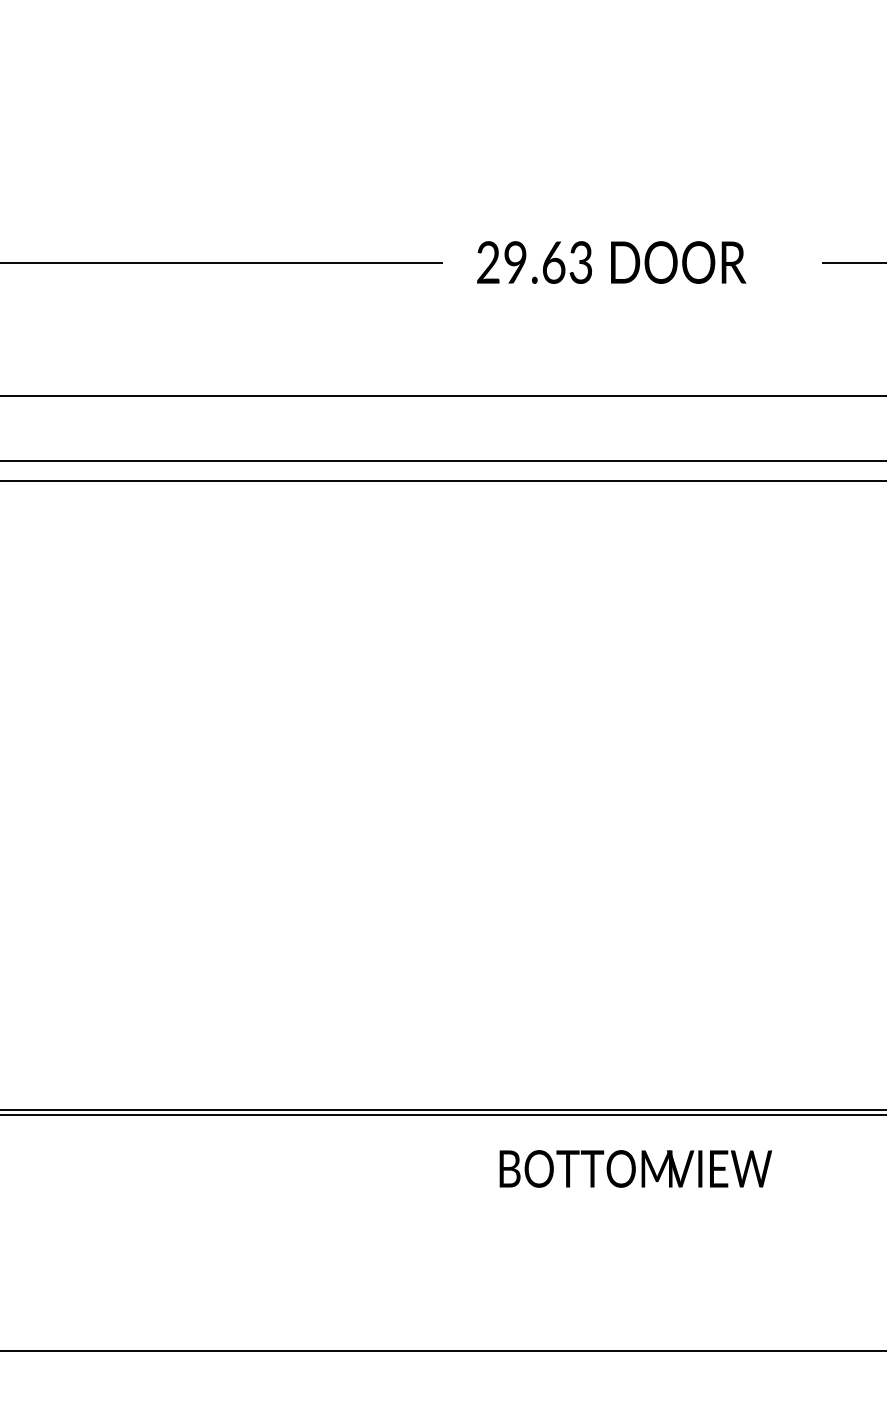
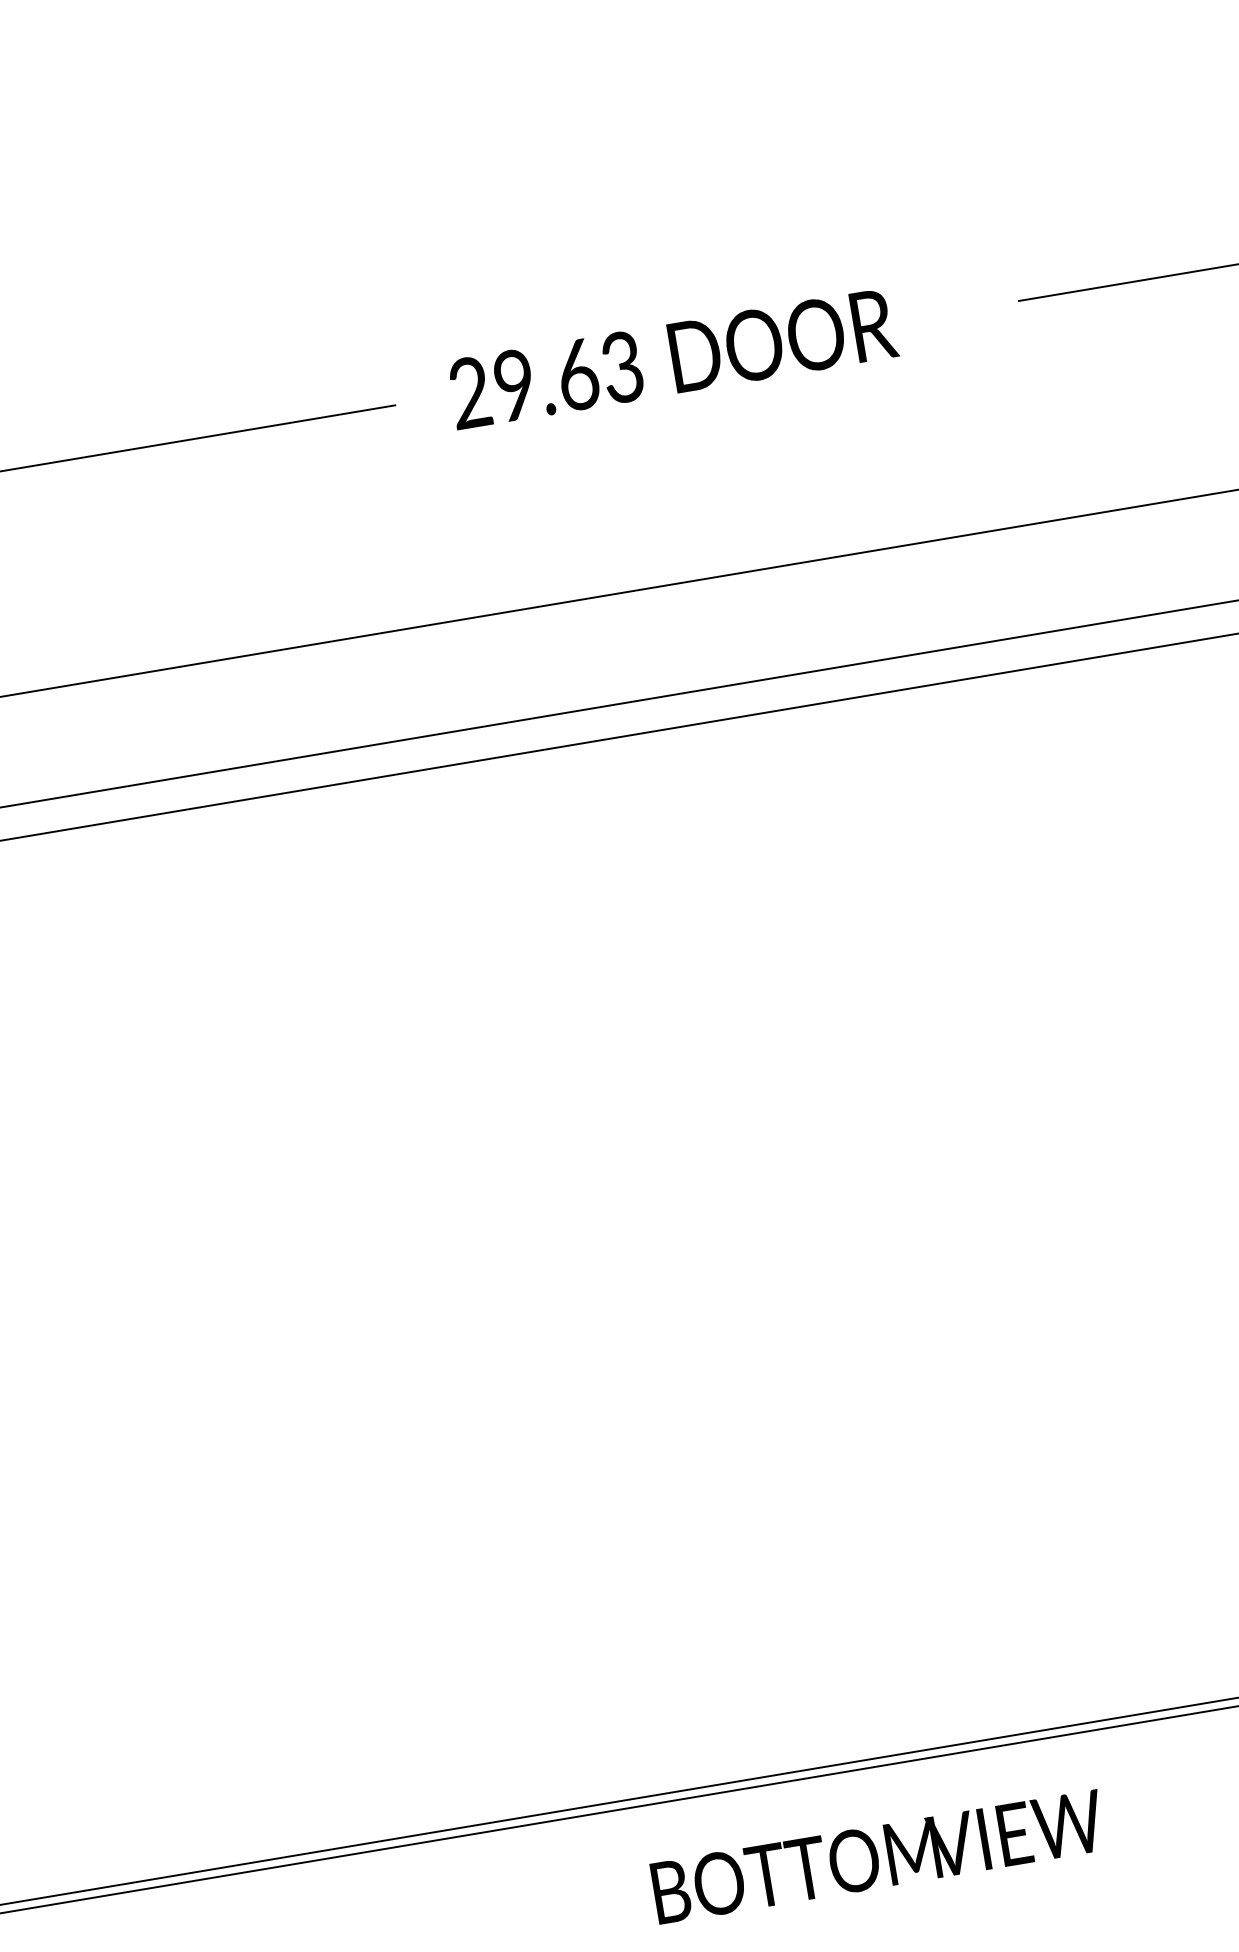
text: (635, 1168) -> (877, 1856), moved

